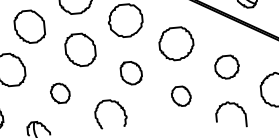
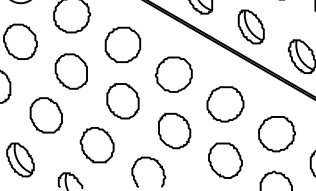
part: (226, 67) -> (276, 134), size x1.43
part: (131, 72) -> (174, 130), size x1.43
part: (59, 93) -> (96, 145), size x1.67
part: (181, 96) -> (225, 160), size x1.67

